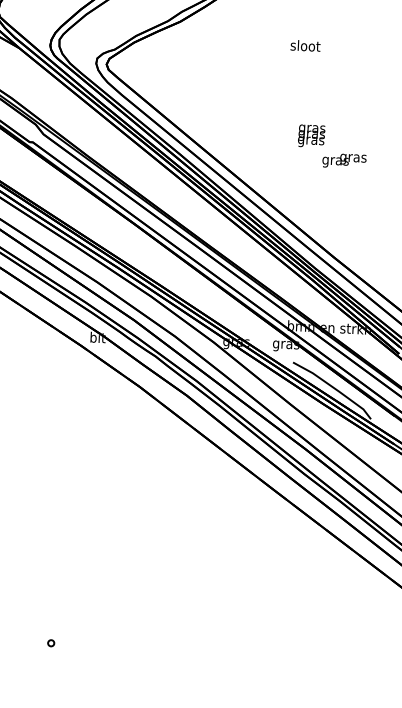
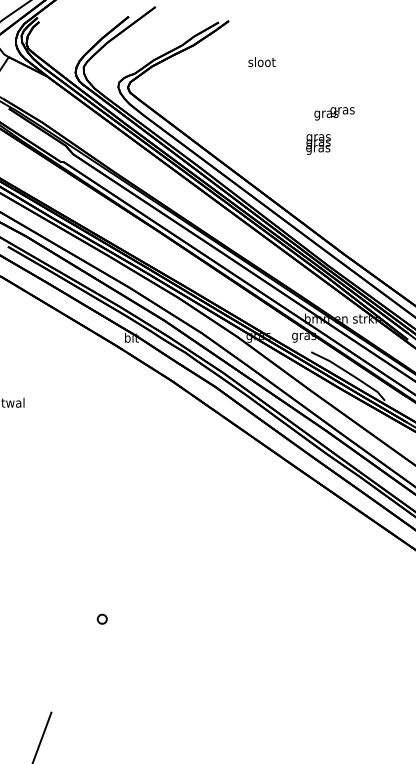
text: (304, 46) -> (261, 62), moved
text: (344, 160) -> (334, 113), moved
part: (50, 643) -> (101, 619), size x1.6

